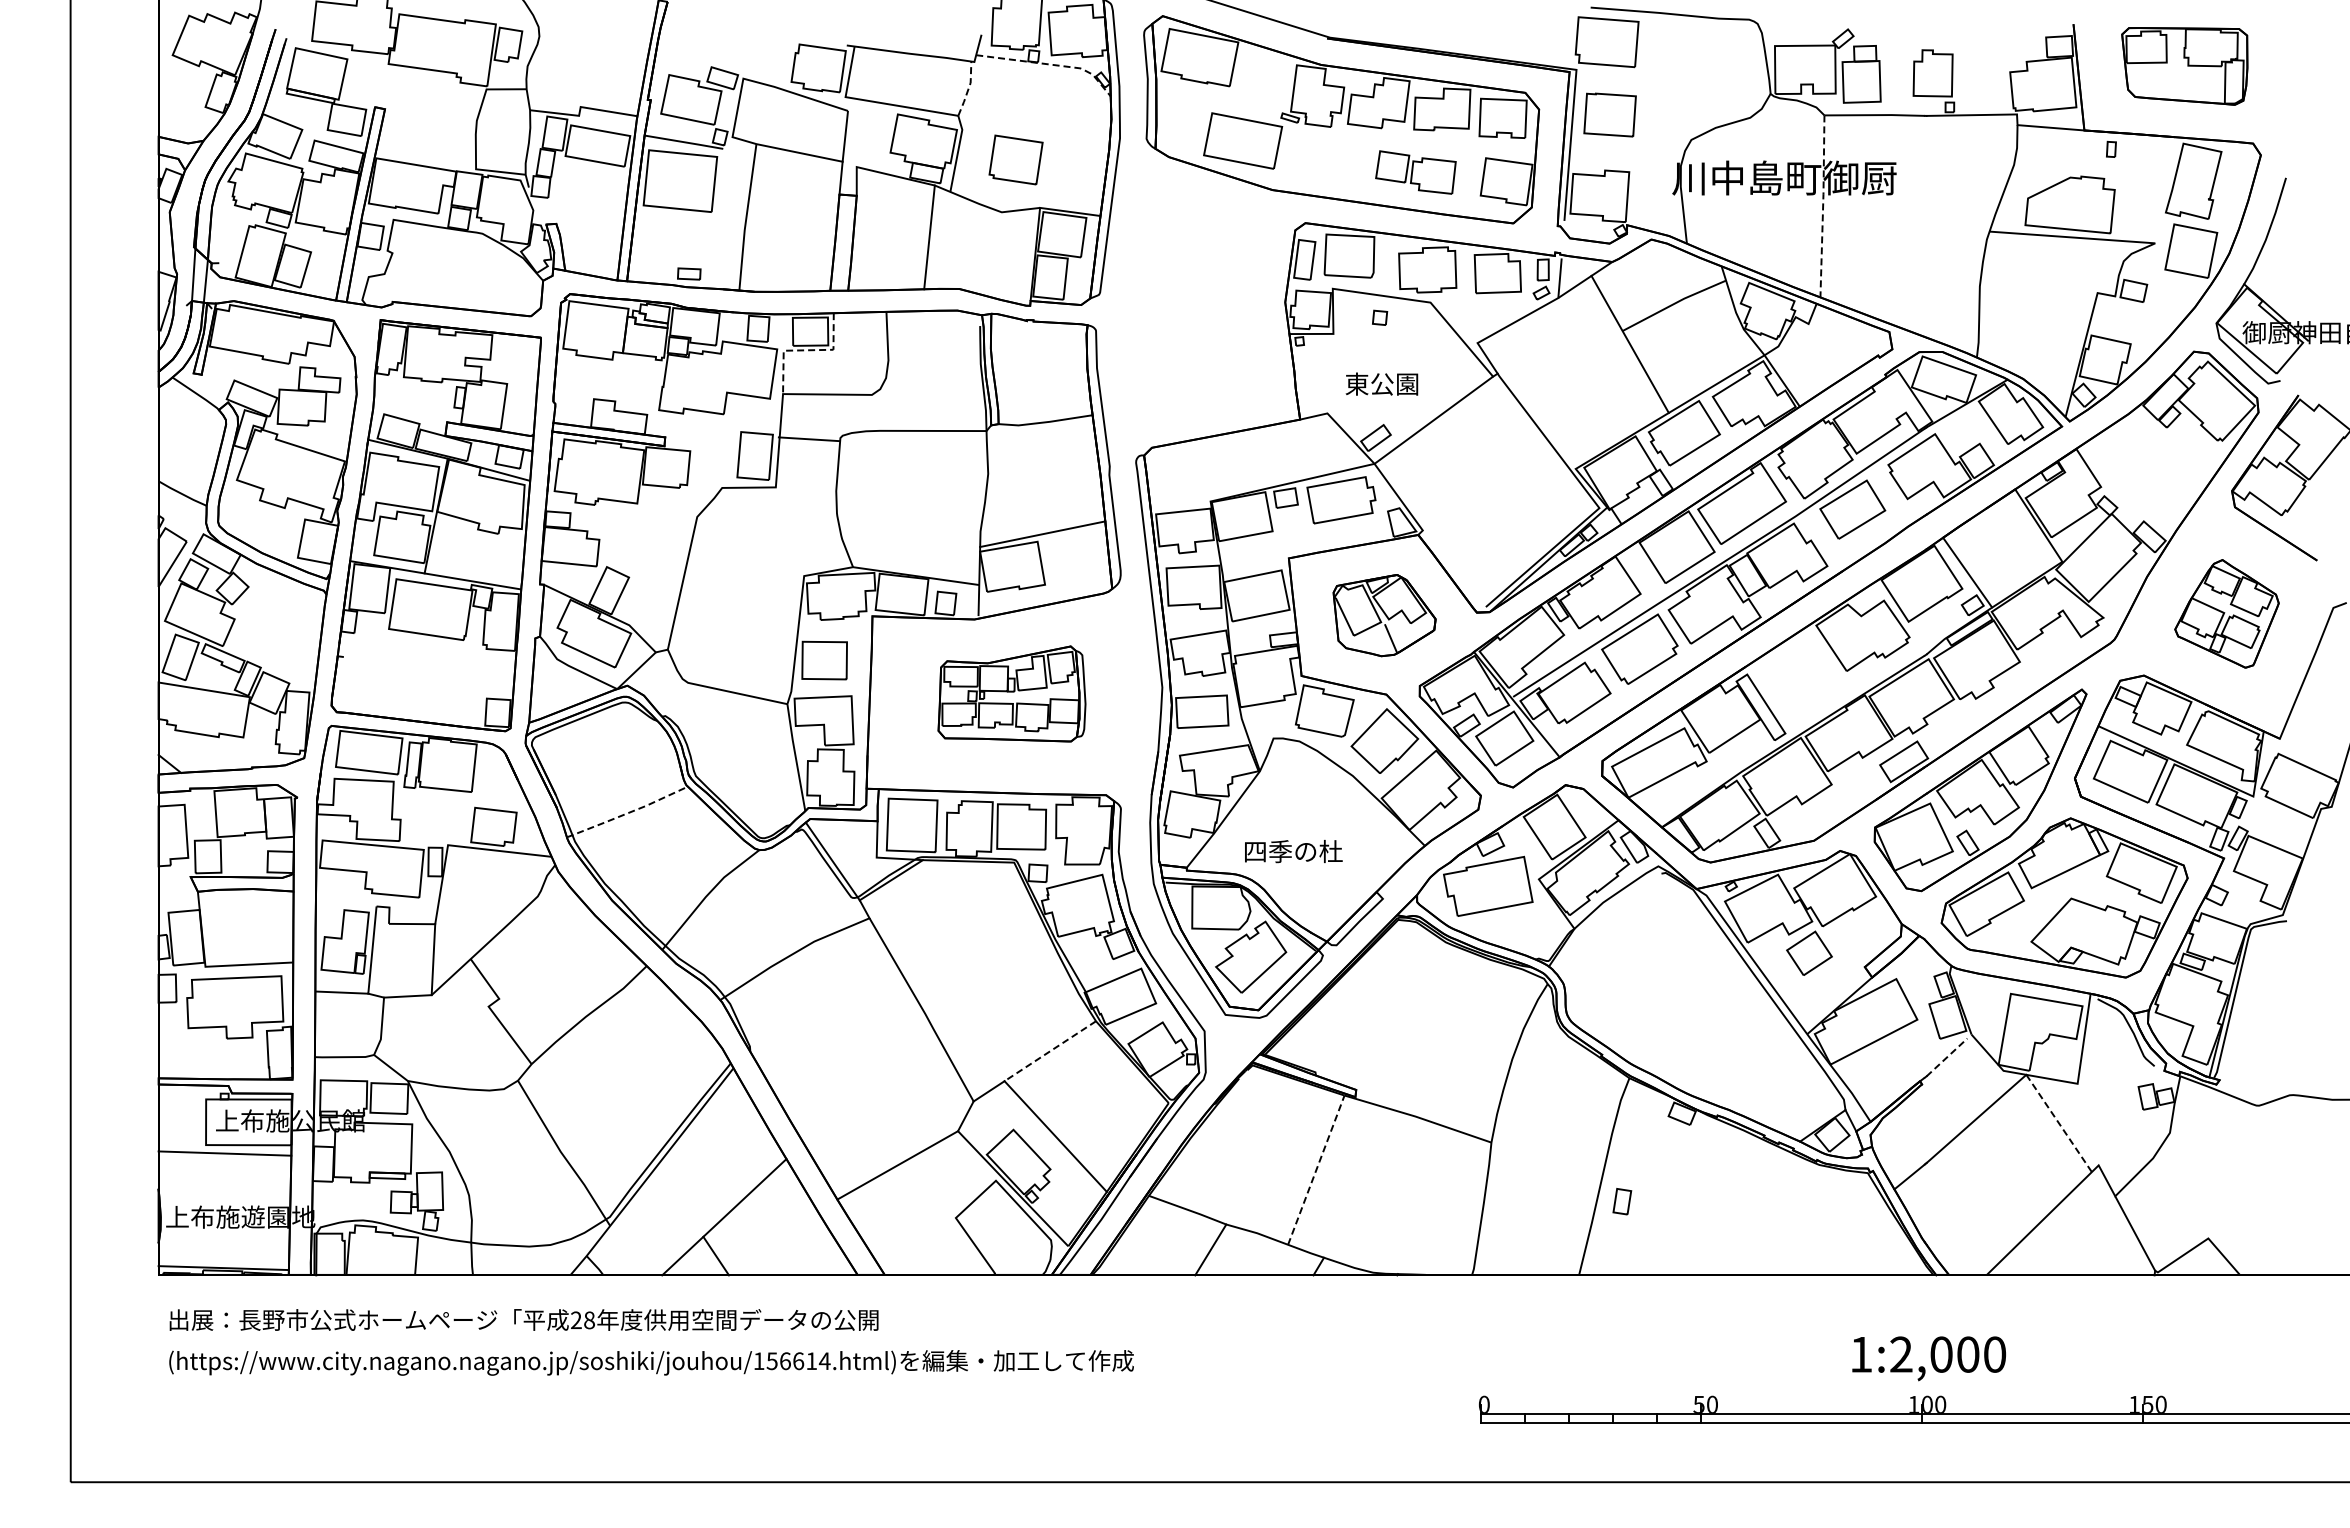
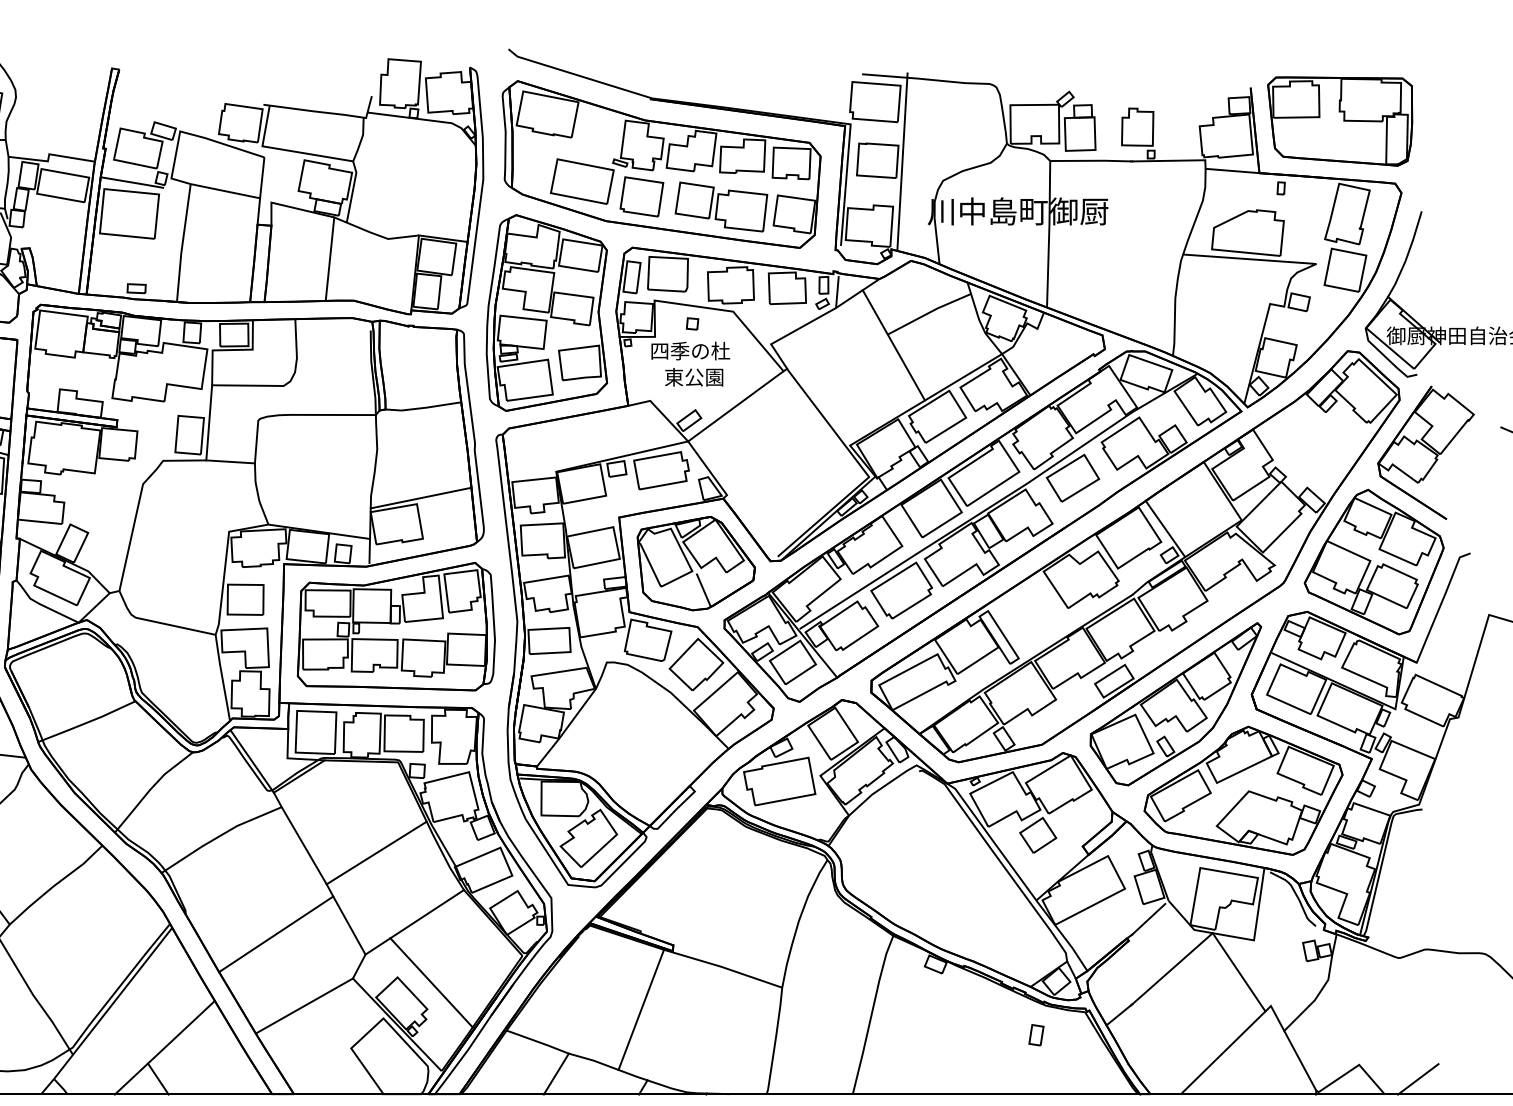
line: (1051, 64) -> (428, 120), dashed -> solid
part: (2184, 66) -> (1340, 121), size x1.43
line: (968, 89) -> (361, 140), dashed -> solid
line: (1640, 116) -> (902, 161), added
part: (1015, 159) -> (641, 196), moved
part: (1415, 172) -> (721, 206), size x1.43
line: (1823, 206) -> (1049, 234), dashed -> solid
part: (1198, 303) -> (546, 312), added
line: (804, 350) -> (229, 350), dashed -> solid
line: (808, 439) -> (230, 462), moved
part: (2226, 613) -> (1373, 561), size x1.67
part: (1384, 615) -> (696, 563), size x1.43
part: (1011, 693) -> (395, 626), size x1.67
line: (627, 813) -> (86, 722), dashed -> solid
text: (1293, 851) -> (690, 351), moved
line: (987, 975) -> (376, 853), added
line: (1050, 1051) -> (427, 914), dashed -> solid
line: (1946, 1057) -> (1148, 919), dashed -> solid
line: (862, 1076) -> (276, 934), added
line: (2059, 1123) -> (1239, 972), dashed -> solid
line: (1316, 1170) -> (641, 1010), dashed -> solid
part: (1622, 1201) -> (1036, 1035), moved
line: (2281, 1256) -> (1418, 1079), added

